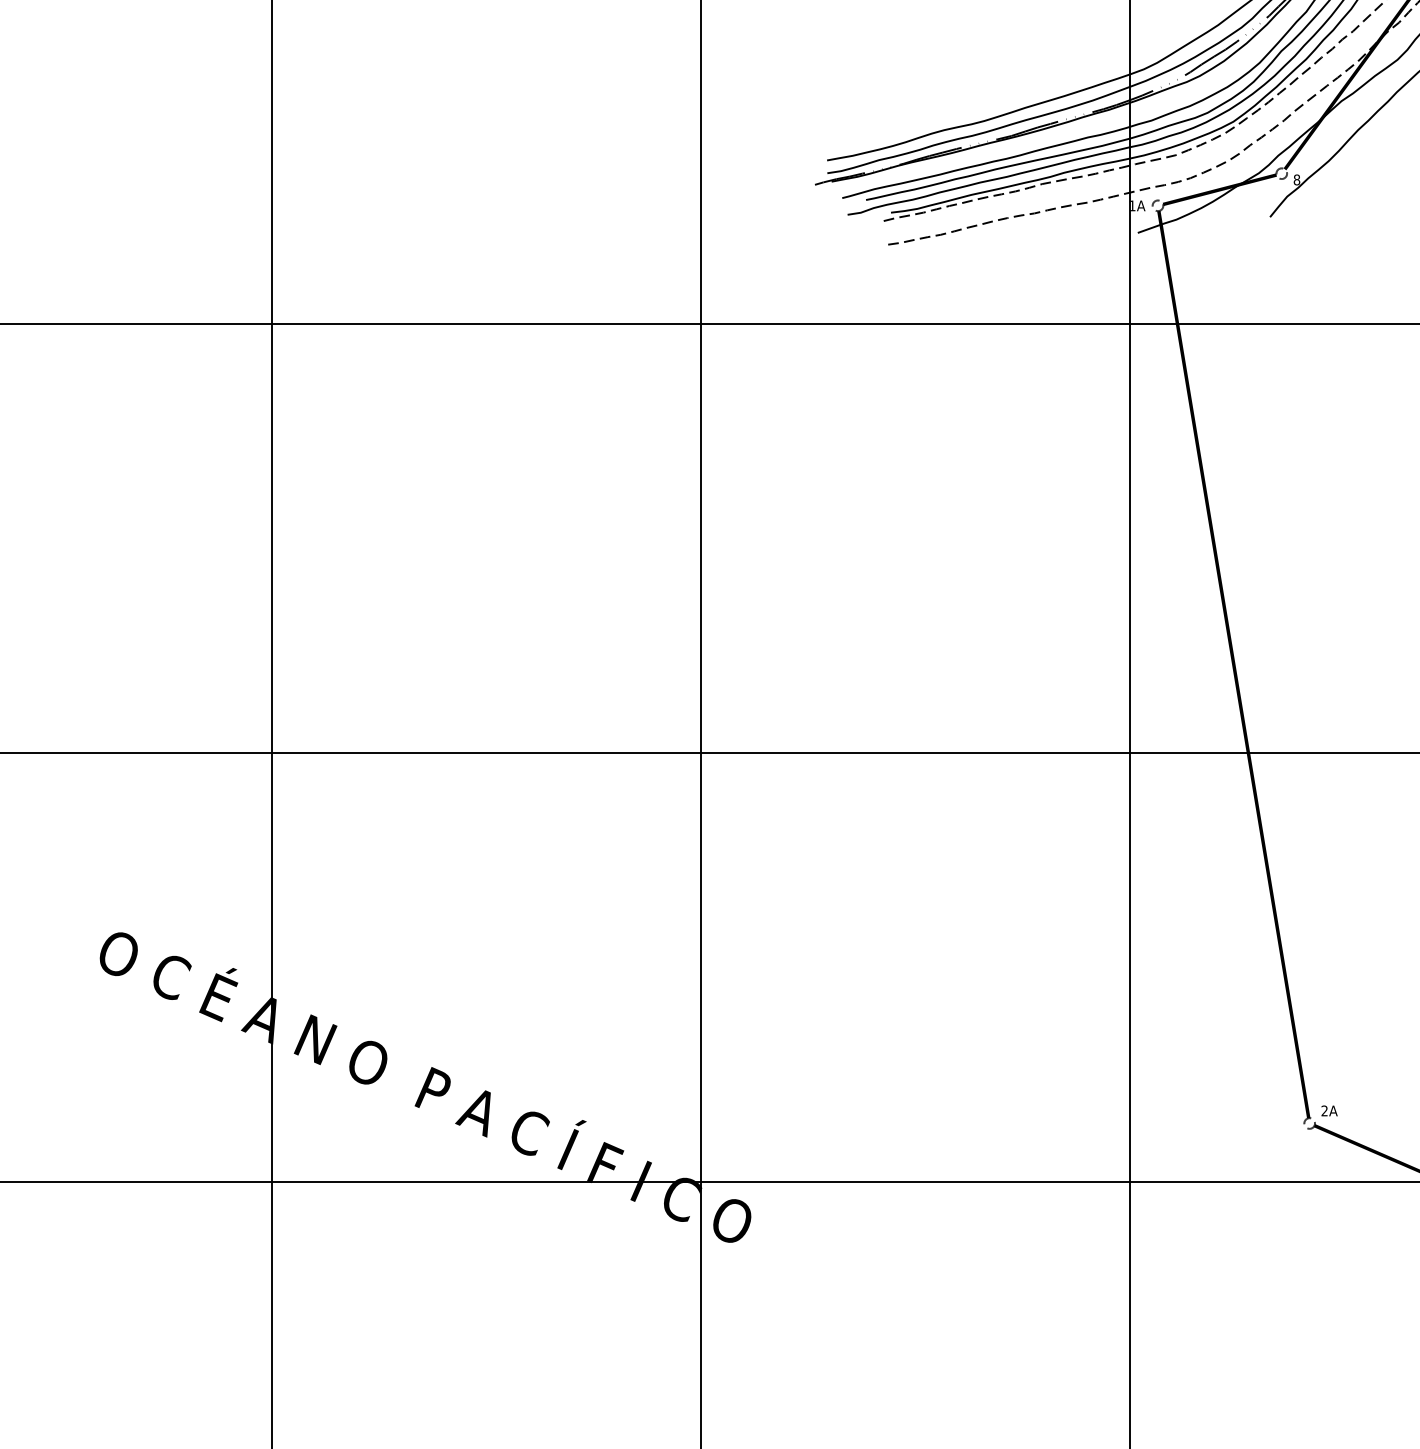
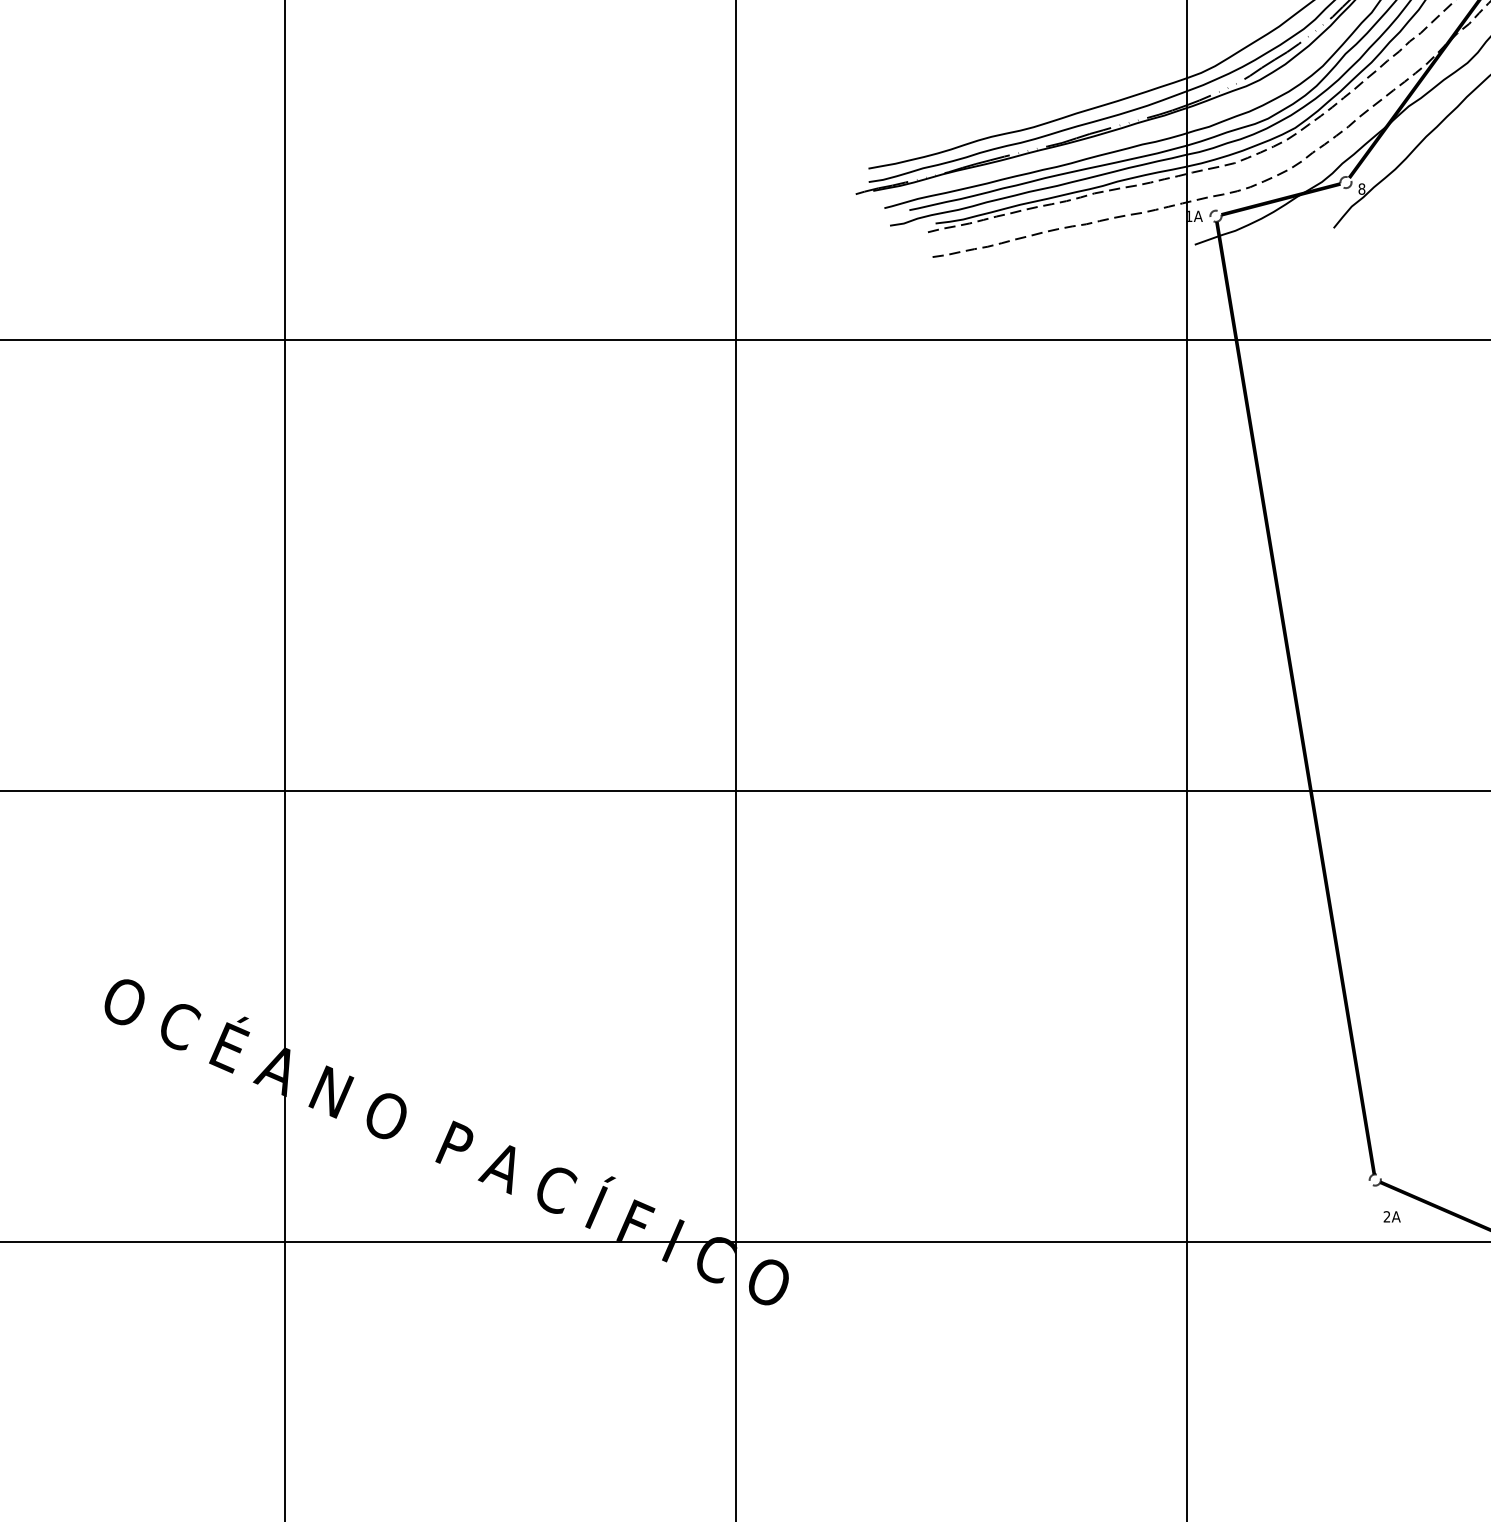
text: (1328, 1110) -> (1391, 1216), moved

